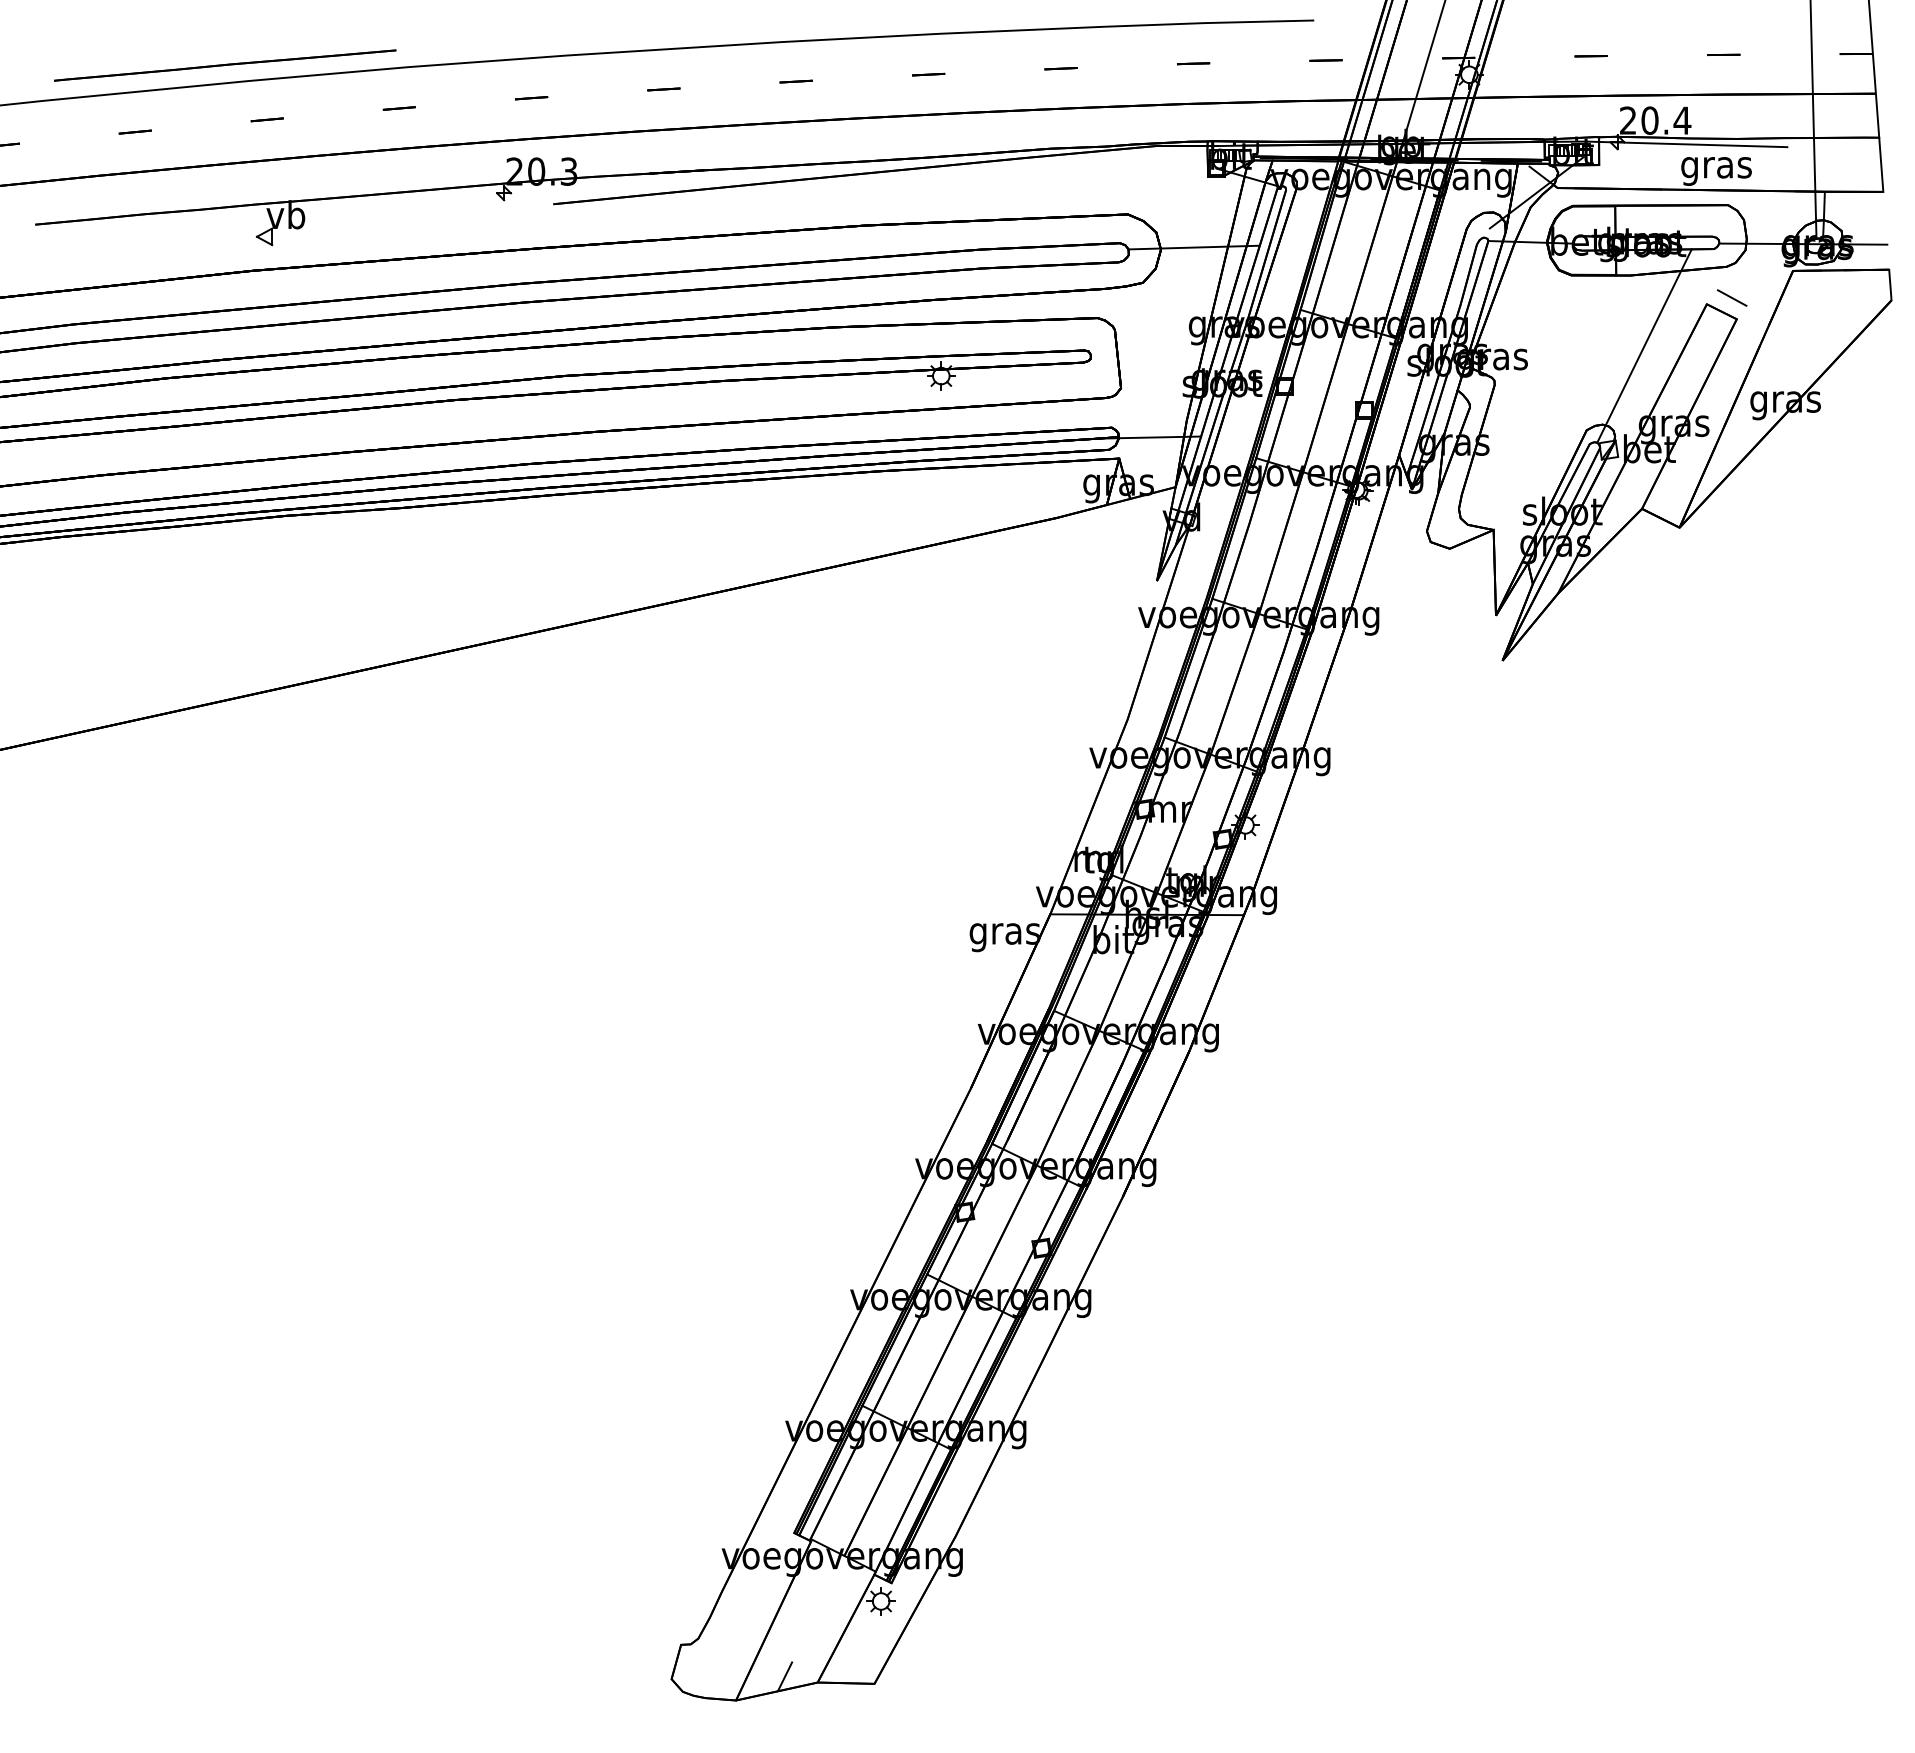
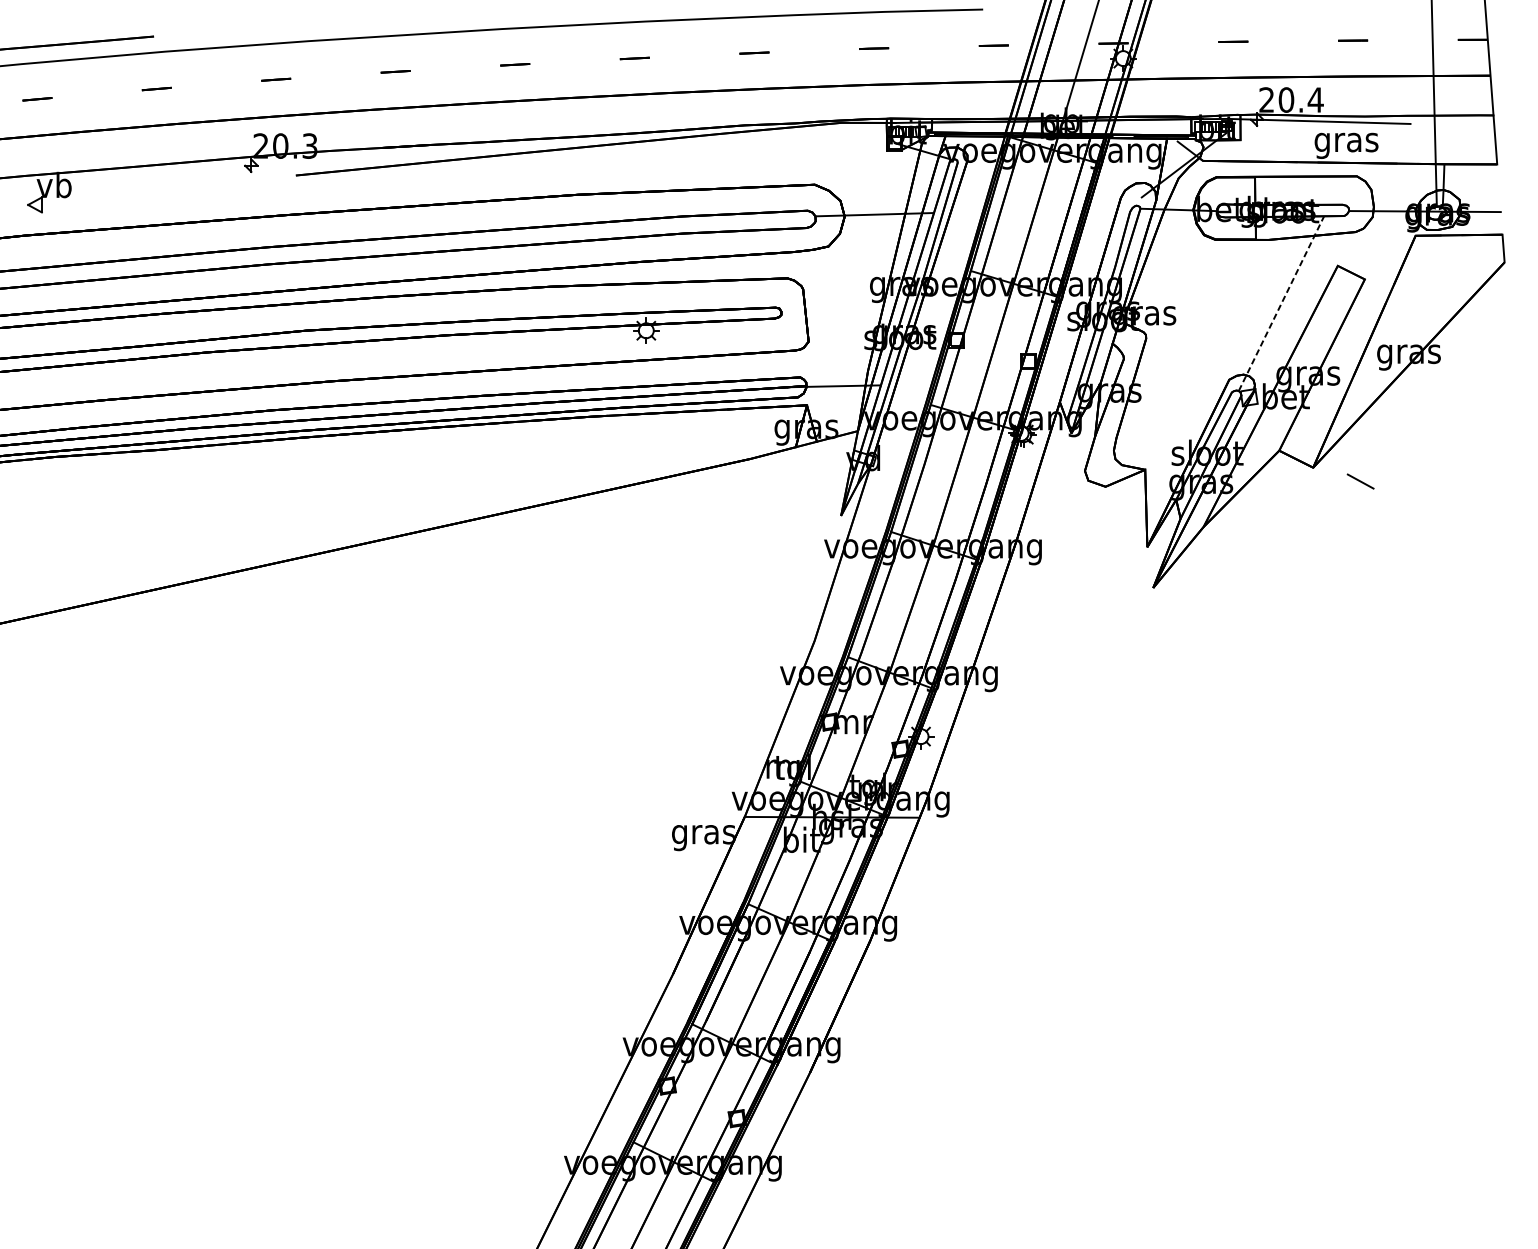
line: (1731, 297) -> (1360, 481), moved
line: (1644, 346) -> (1281, 304), solid -> dashed

